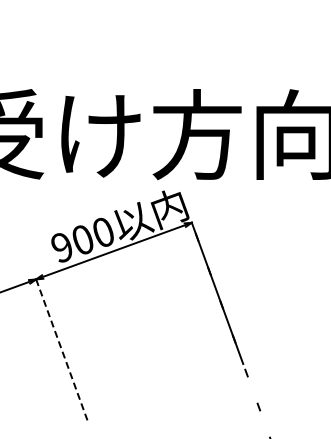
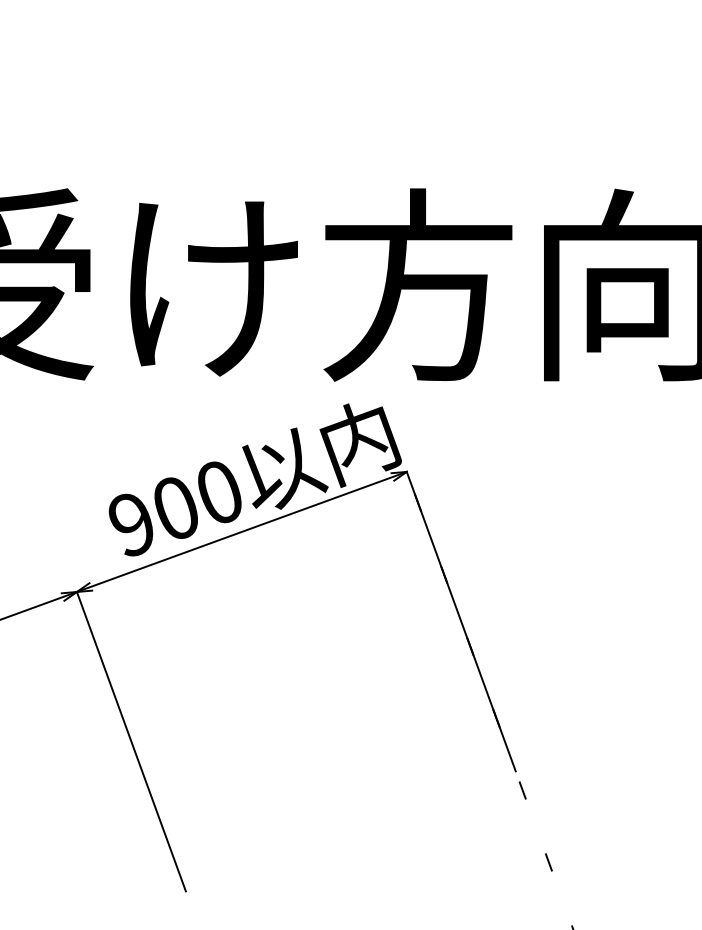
line: (62, 350) -> (132, 742), dashed -> solid

